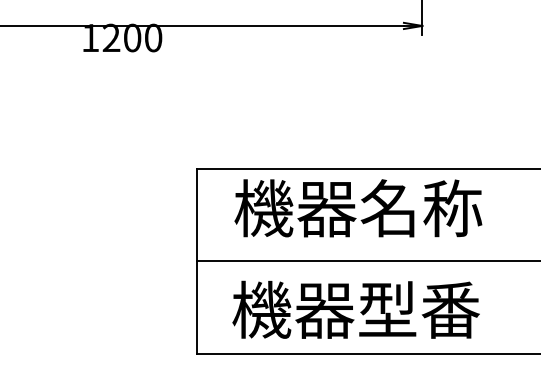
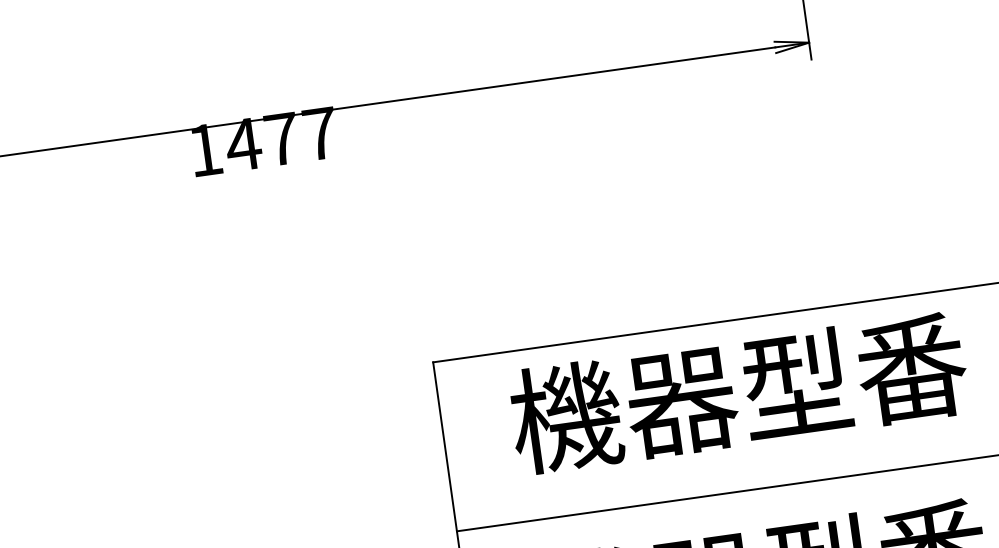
text: (132, 37) -> (281, 138), 1200 -> 1477
text: (421, 208) -> (854, 376), 機器名称 -> 機器型番

